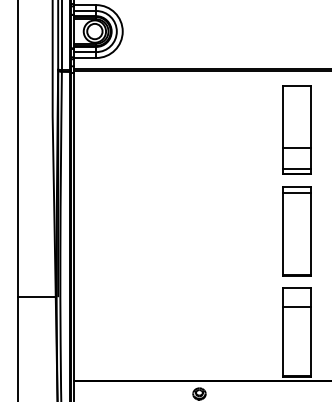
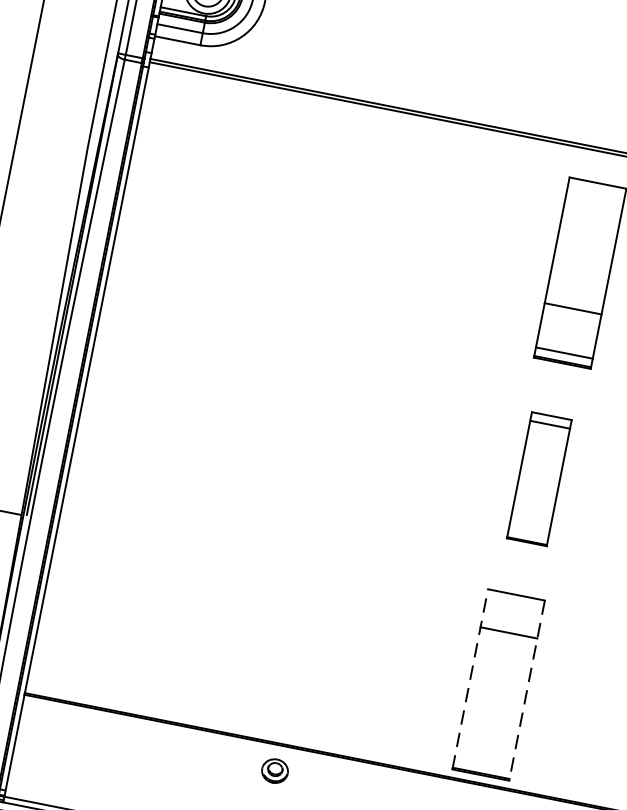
part: (296, 231) -> (538, 479), size x0.7
line: (283, 331) -> (471, 677), solid -> dashed
line: (310, 332) -> (526, 690), solid -> dashed

